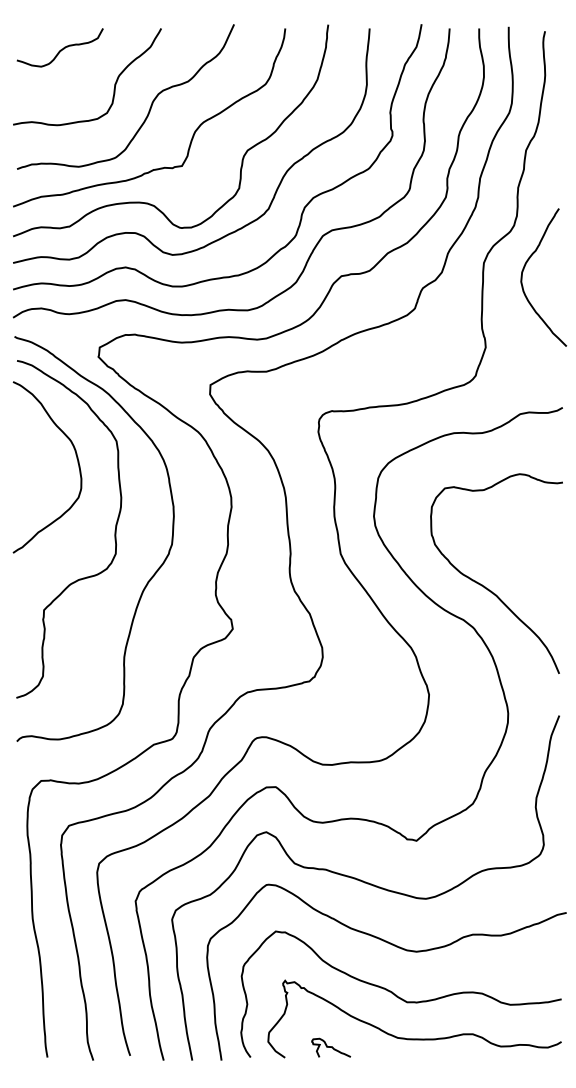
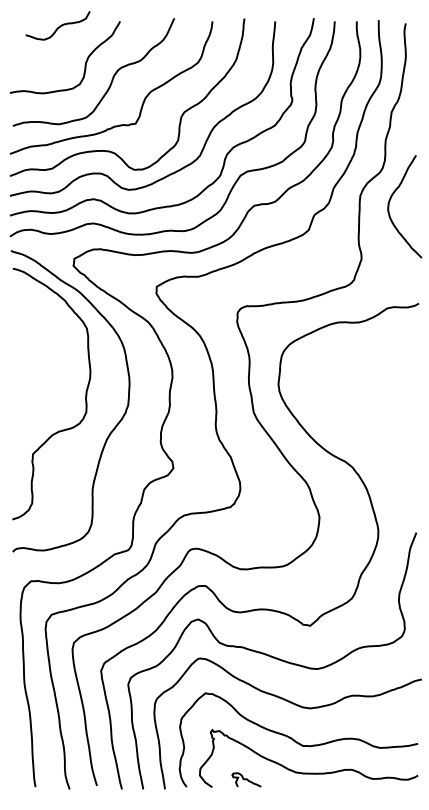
curve: (60, 48) -> (58, 26), moved
curve: (75, 457) -> (56, 340), removed
curve: (488, 587) -> (363, 437), removed

